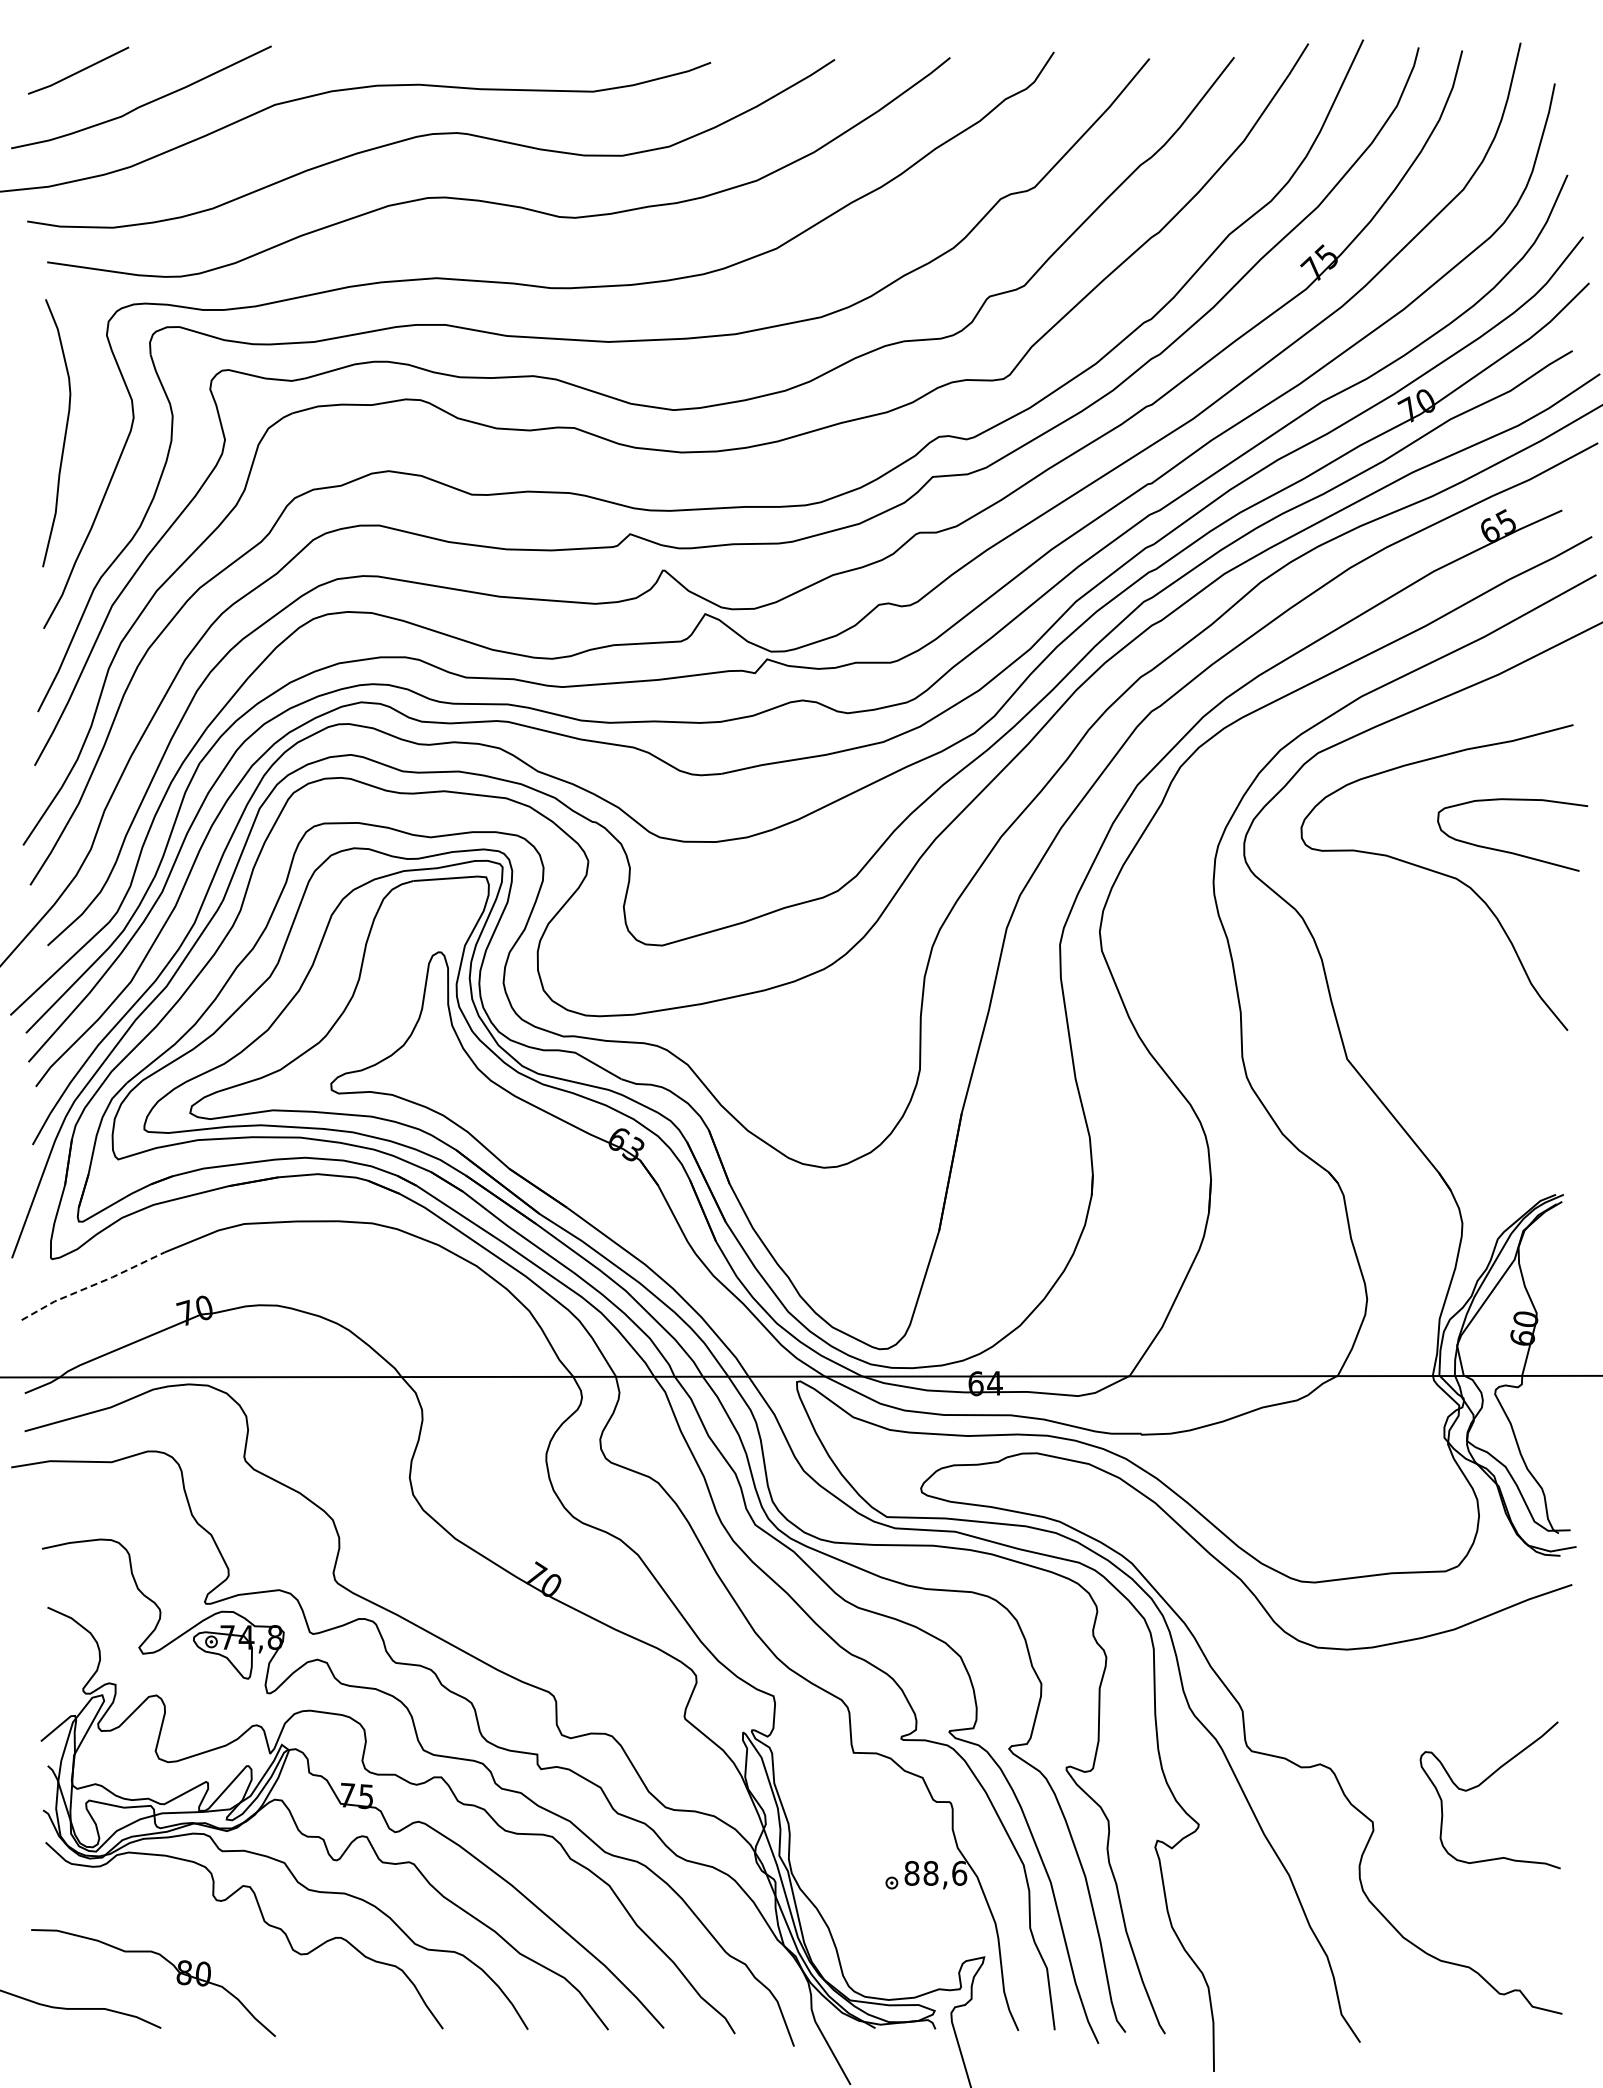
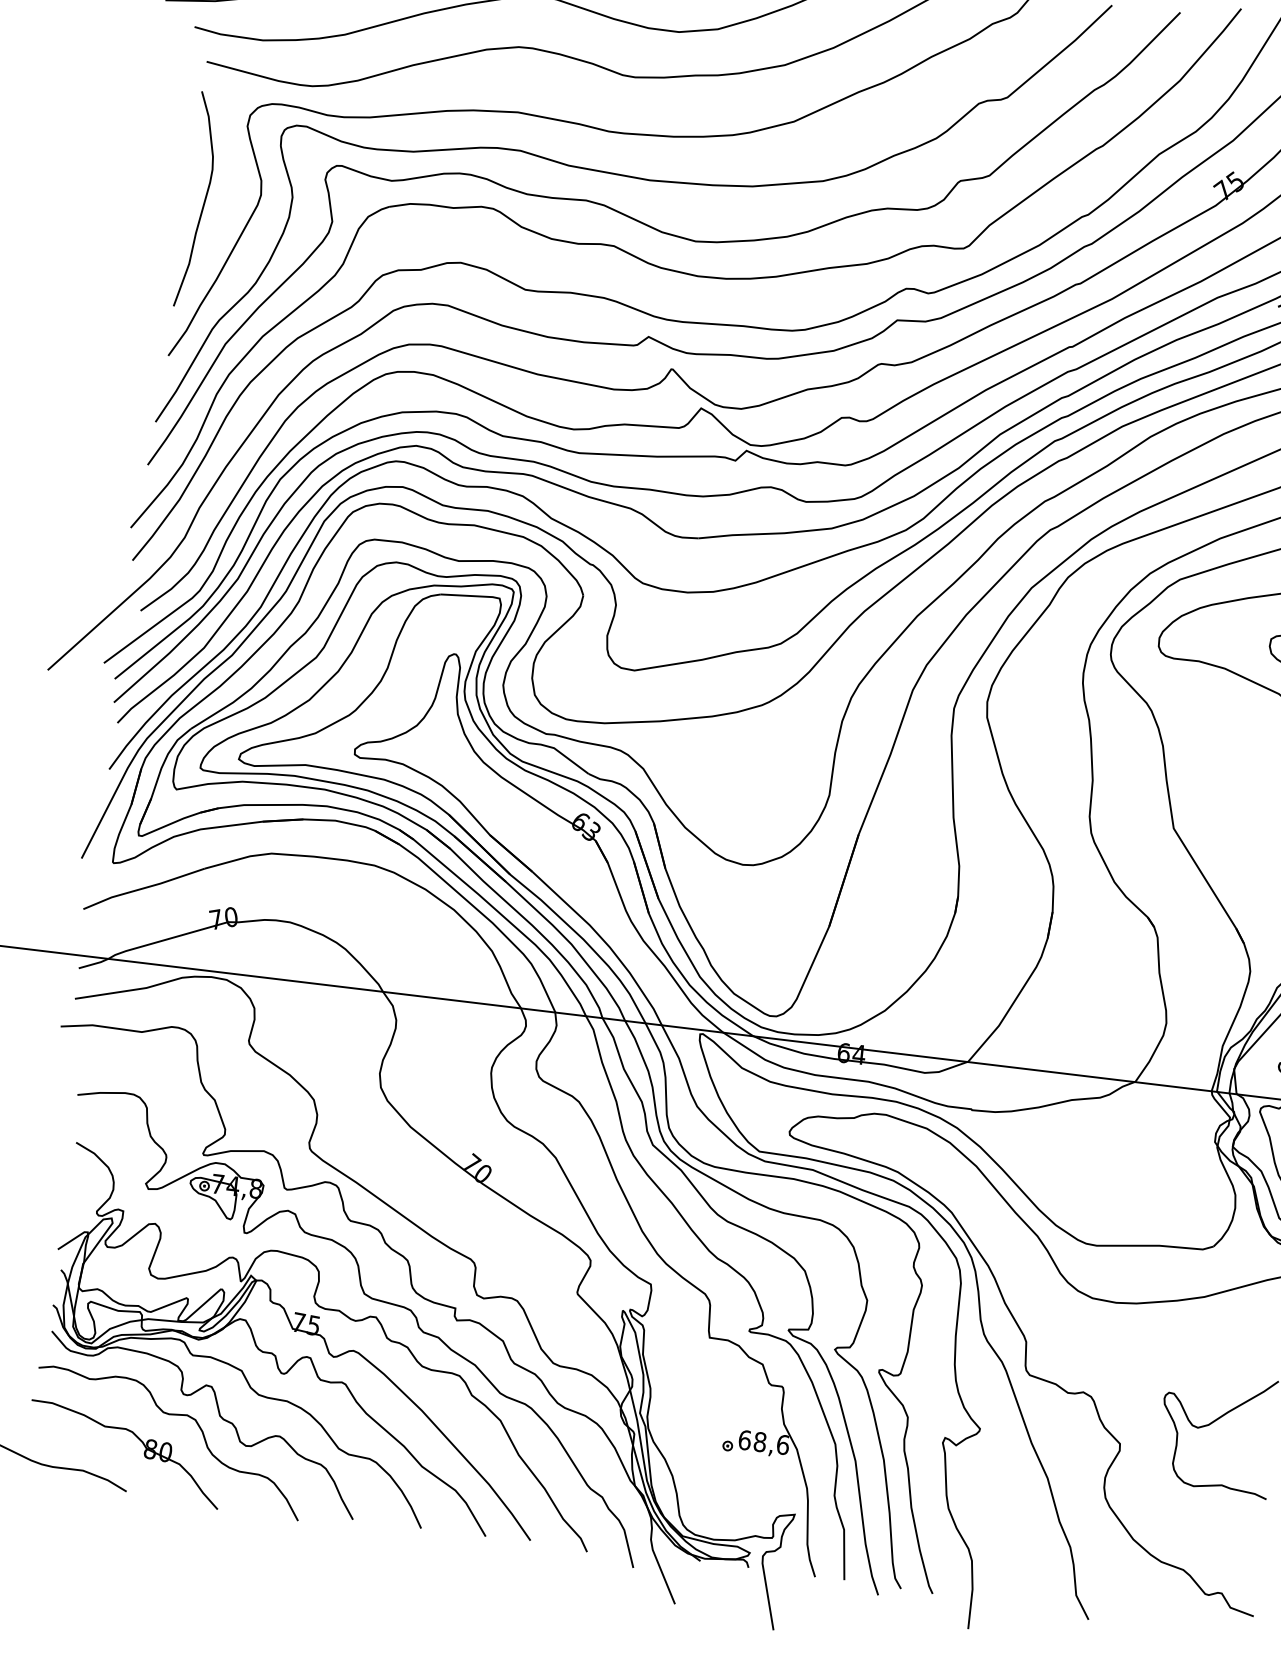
line: (93, 1285) -> (144, 888), dashed -> solid
text: (911, 1873) -> (744, 1440), 88,6 -> 68,6
curve: (205, 1927) -> (171, 1415), added

